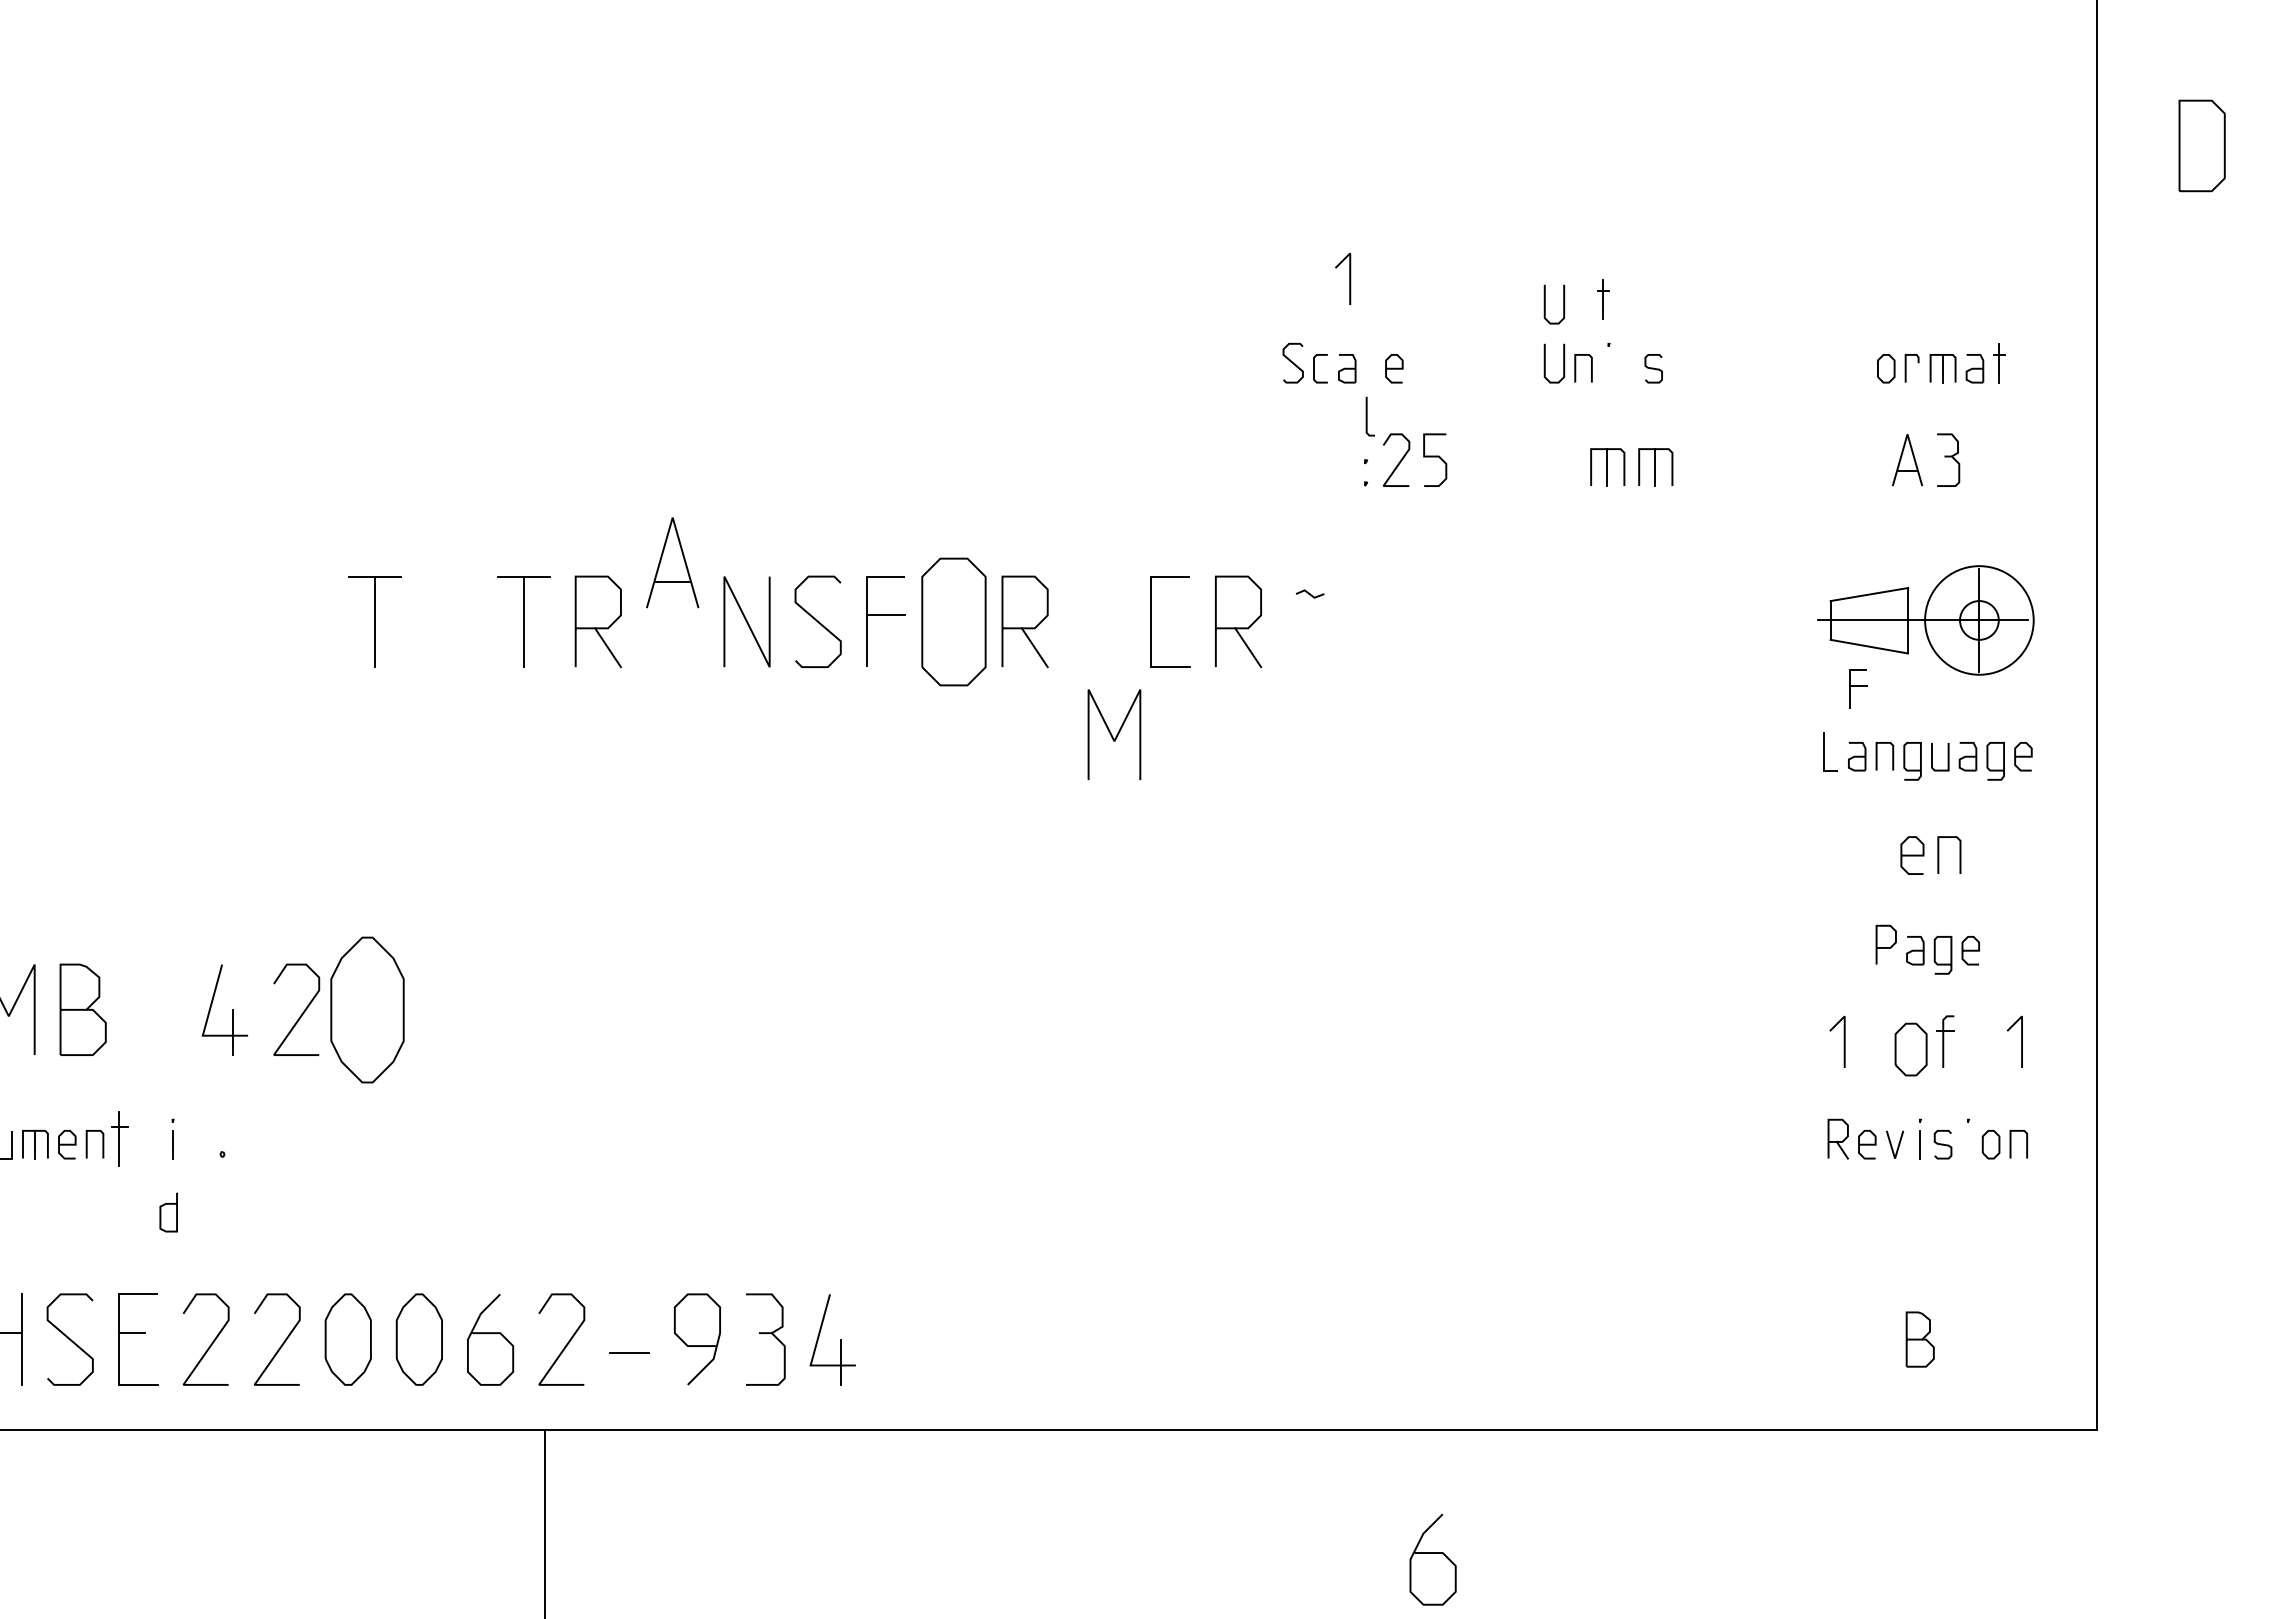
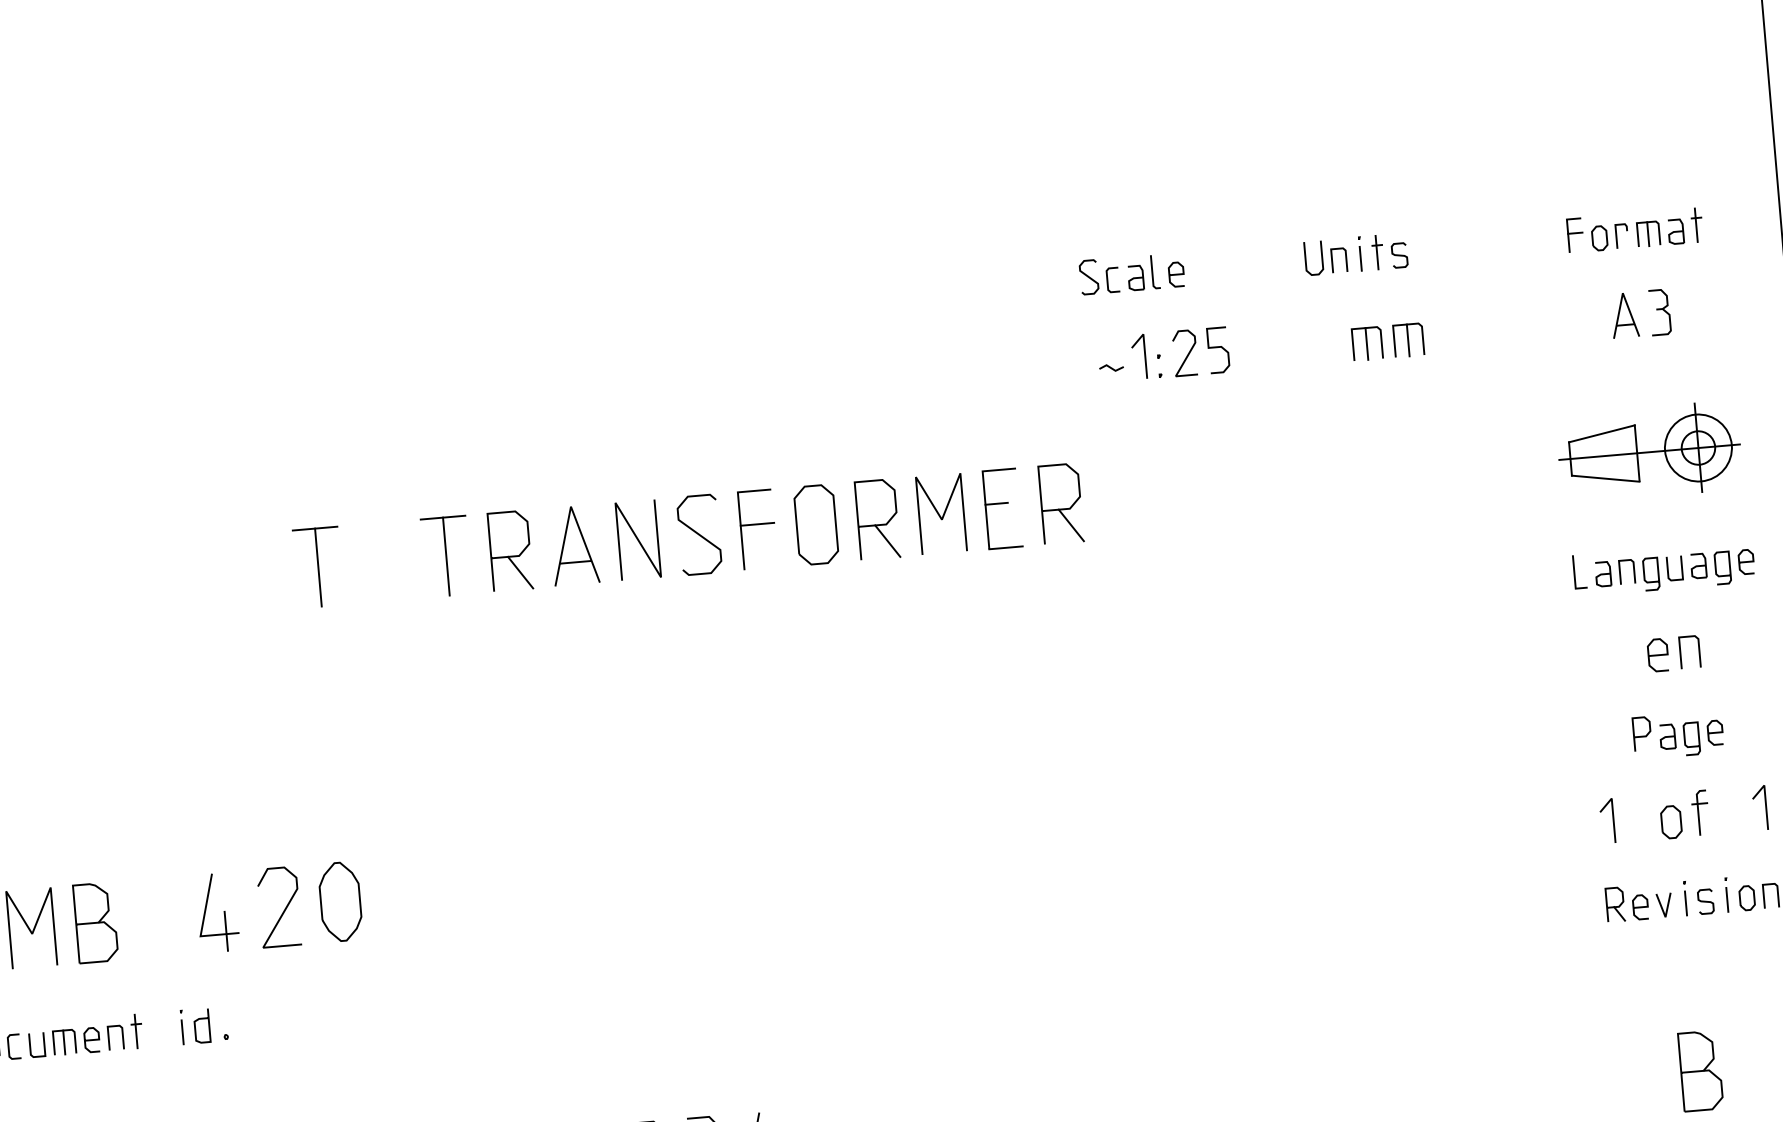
line: (1349, 278) -> (1144, 356), moved
part: (1603, 299) -> (1377, 252), moved
curve: (1545, 304) -> (1301, 208), removed
line: (1608, 368) -> (1360, 258), added
line: (1367, 416) -> (1153, 272), moved
part: (672, 562) -> (574, 545), moved
line: (1309, 593) -> (1110, 367), moved
line: (1164, 615) -> (996, 503), added
circle: (1979, 620) -> (1698, 448), size x0.71
part: (953, 621) -> (815, 524), size x0.71
part: (1858, 688) -> (1575, 235), moved
line: (1112, 734) -> (939, 513), moved
part: (367, 1009) -> (340, 901), size x0.62
part: (1911, 1049) -> (1671, 822), size x0.71
part: (119, 1139) -> (136, 1031), size x0.71
line: (1968, 1144) -> (1727, 899), added
curve: (161, 1212) -> (195, 1026), moved
part: (1919, 1339) -> (1699, 1071), size x1.67

